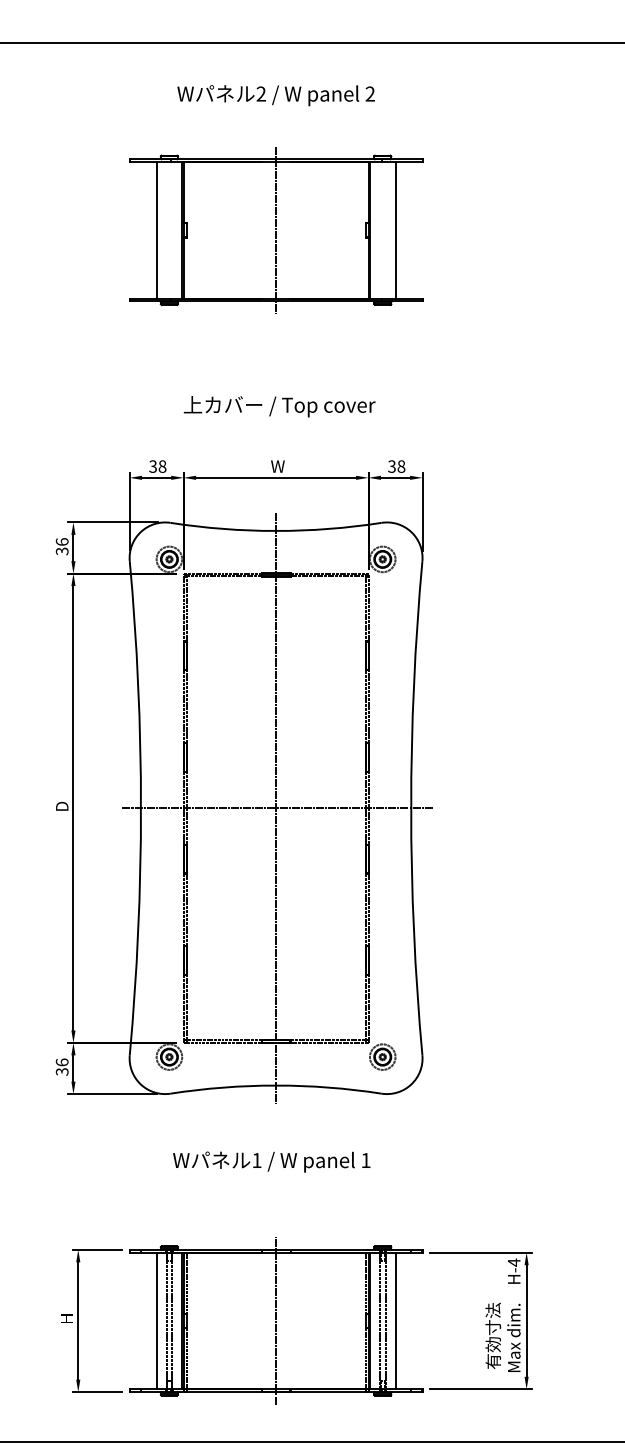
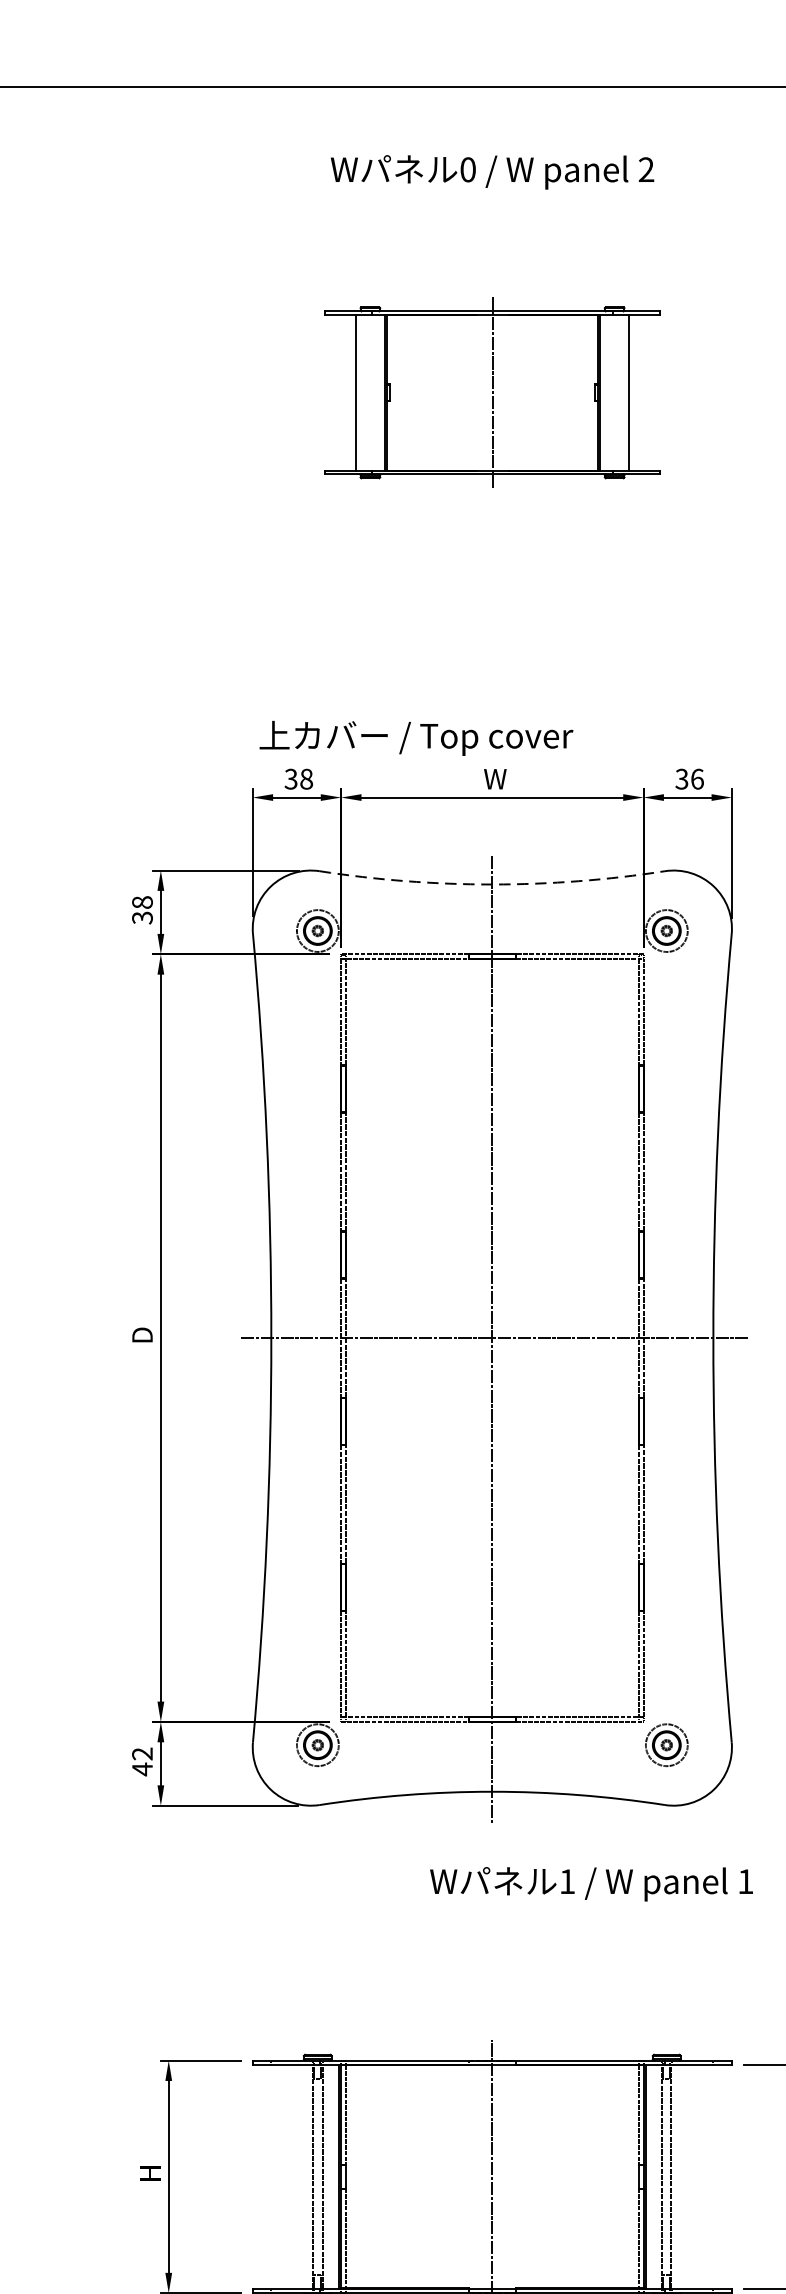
text: (260, 93) -> (466, 168), 2 -> 0
part: (276, 230) -> (493, 392), size x0.7
text: (279, 406) -> (416, 738), moved
text: (401, 466) -> (697, 779), 38 -> 36
arc: (276, 530) -> (493, 883), solid -> dashed
text: (61, 541) -> (141, 901), 36 -> 38
text: (61, 1067) -> (141, 1762), 36 -> 42
text: (271, 1161) -> (591, 1883), moved
line: (156, 1320) -> (296, 2176), removed
line: (395, 1320) -> (687, 2176), removed

